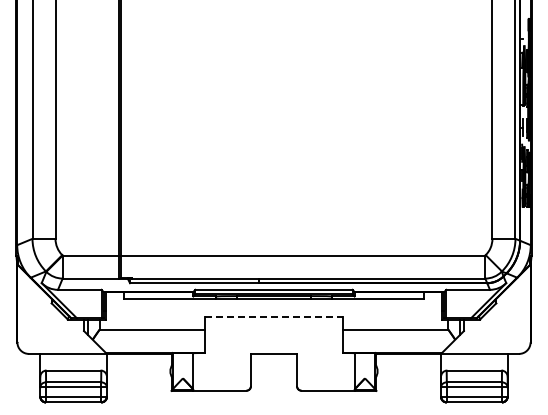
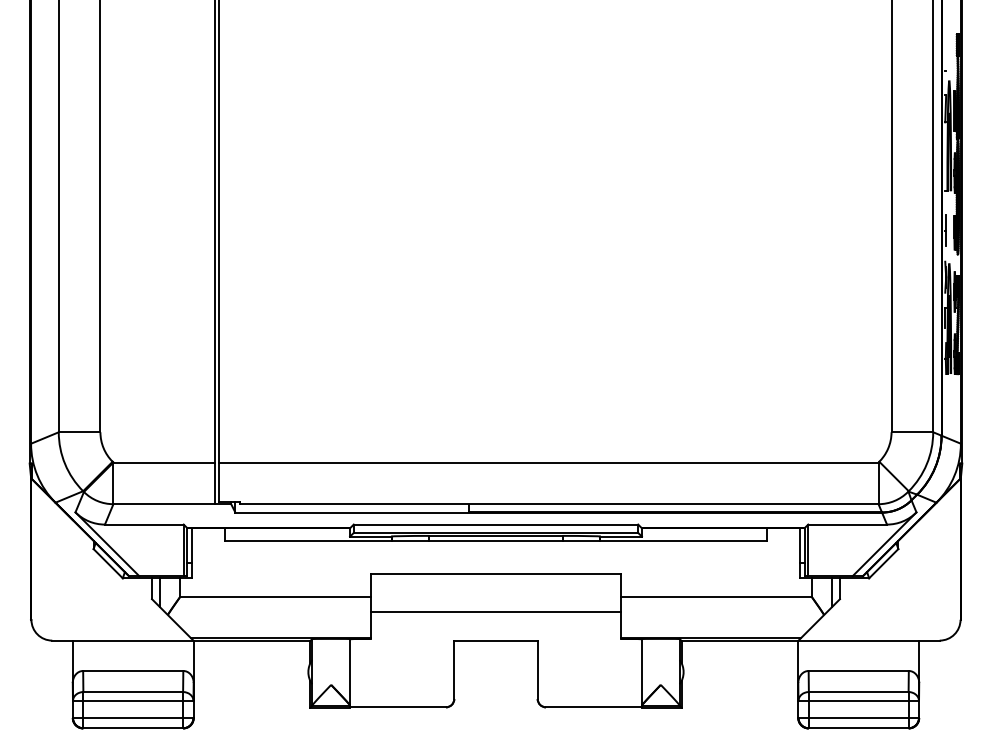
line: (274, 317) -> (496, 574), dashed -> solid
line: (273, 337) -> (495, 610), added

